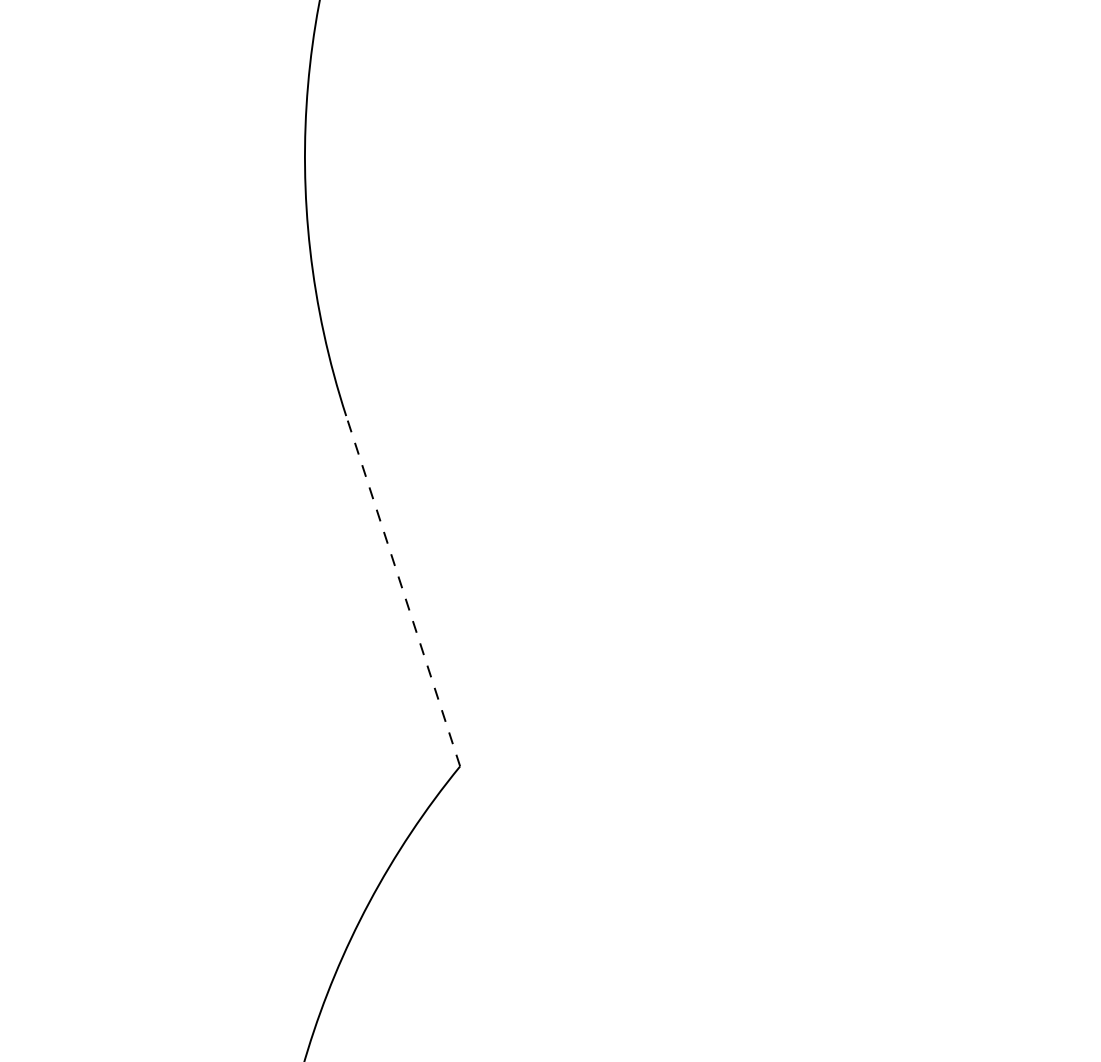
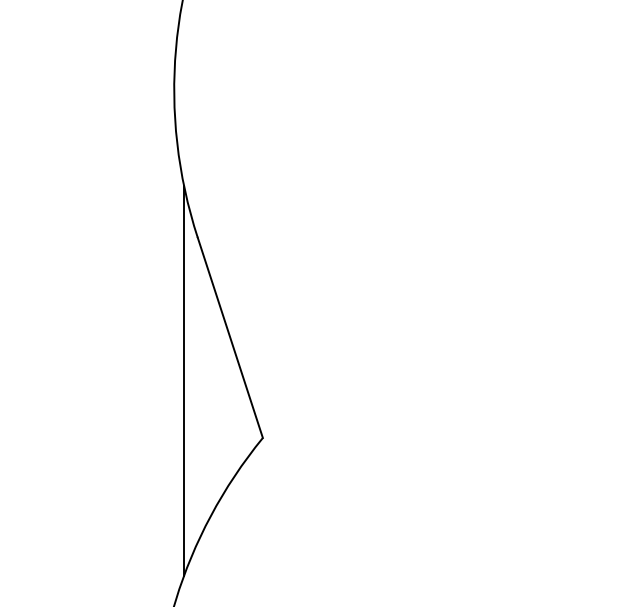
line: (403, 590) -> (230, 337), dashed -> solid
line: (322, 665) -> (184, 380), added

